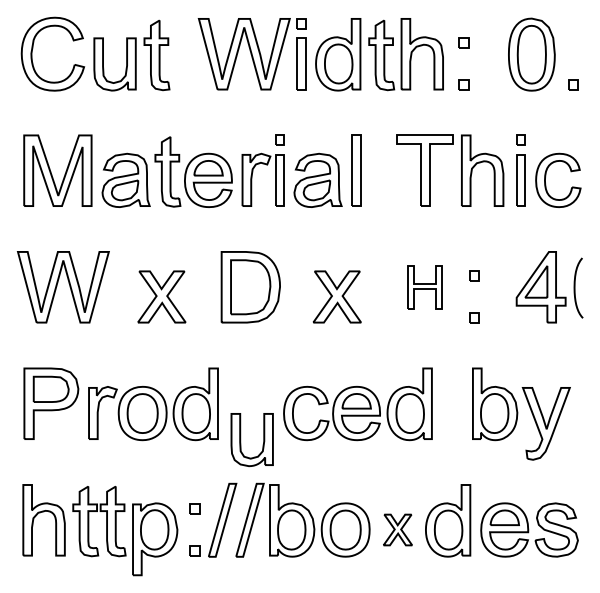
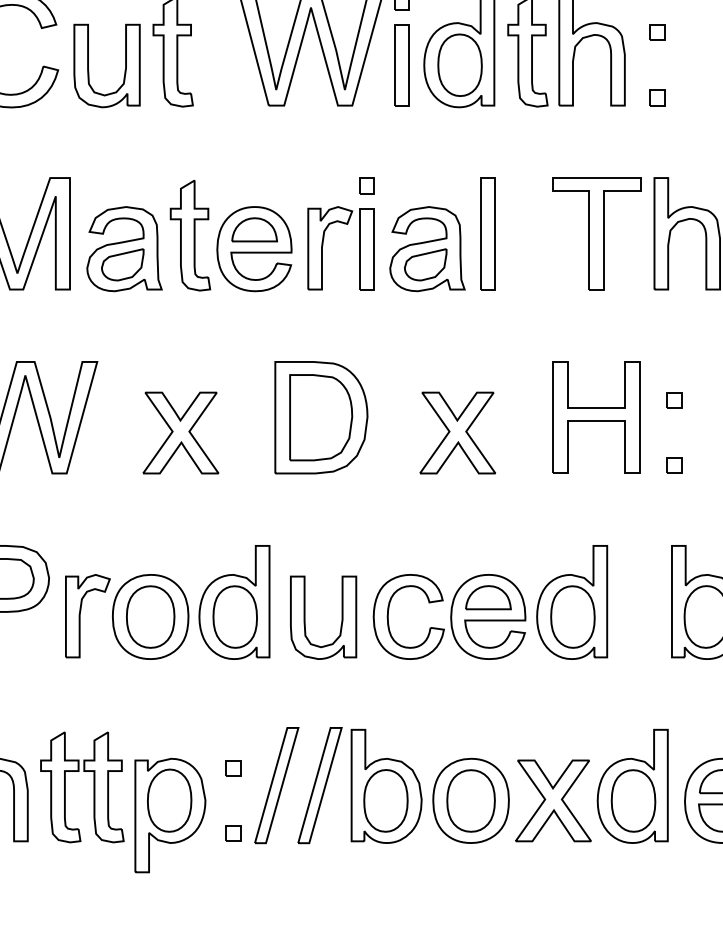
part: (424, 287) -> (595, 418), size x1.67
part: (241, 440) -> (306, 618), moved
part: (397, 529) -> (552, 800), size x1.67

